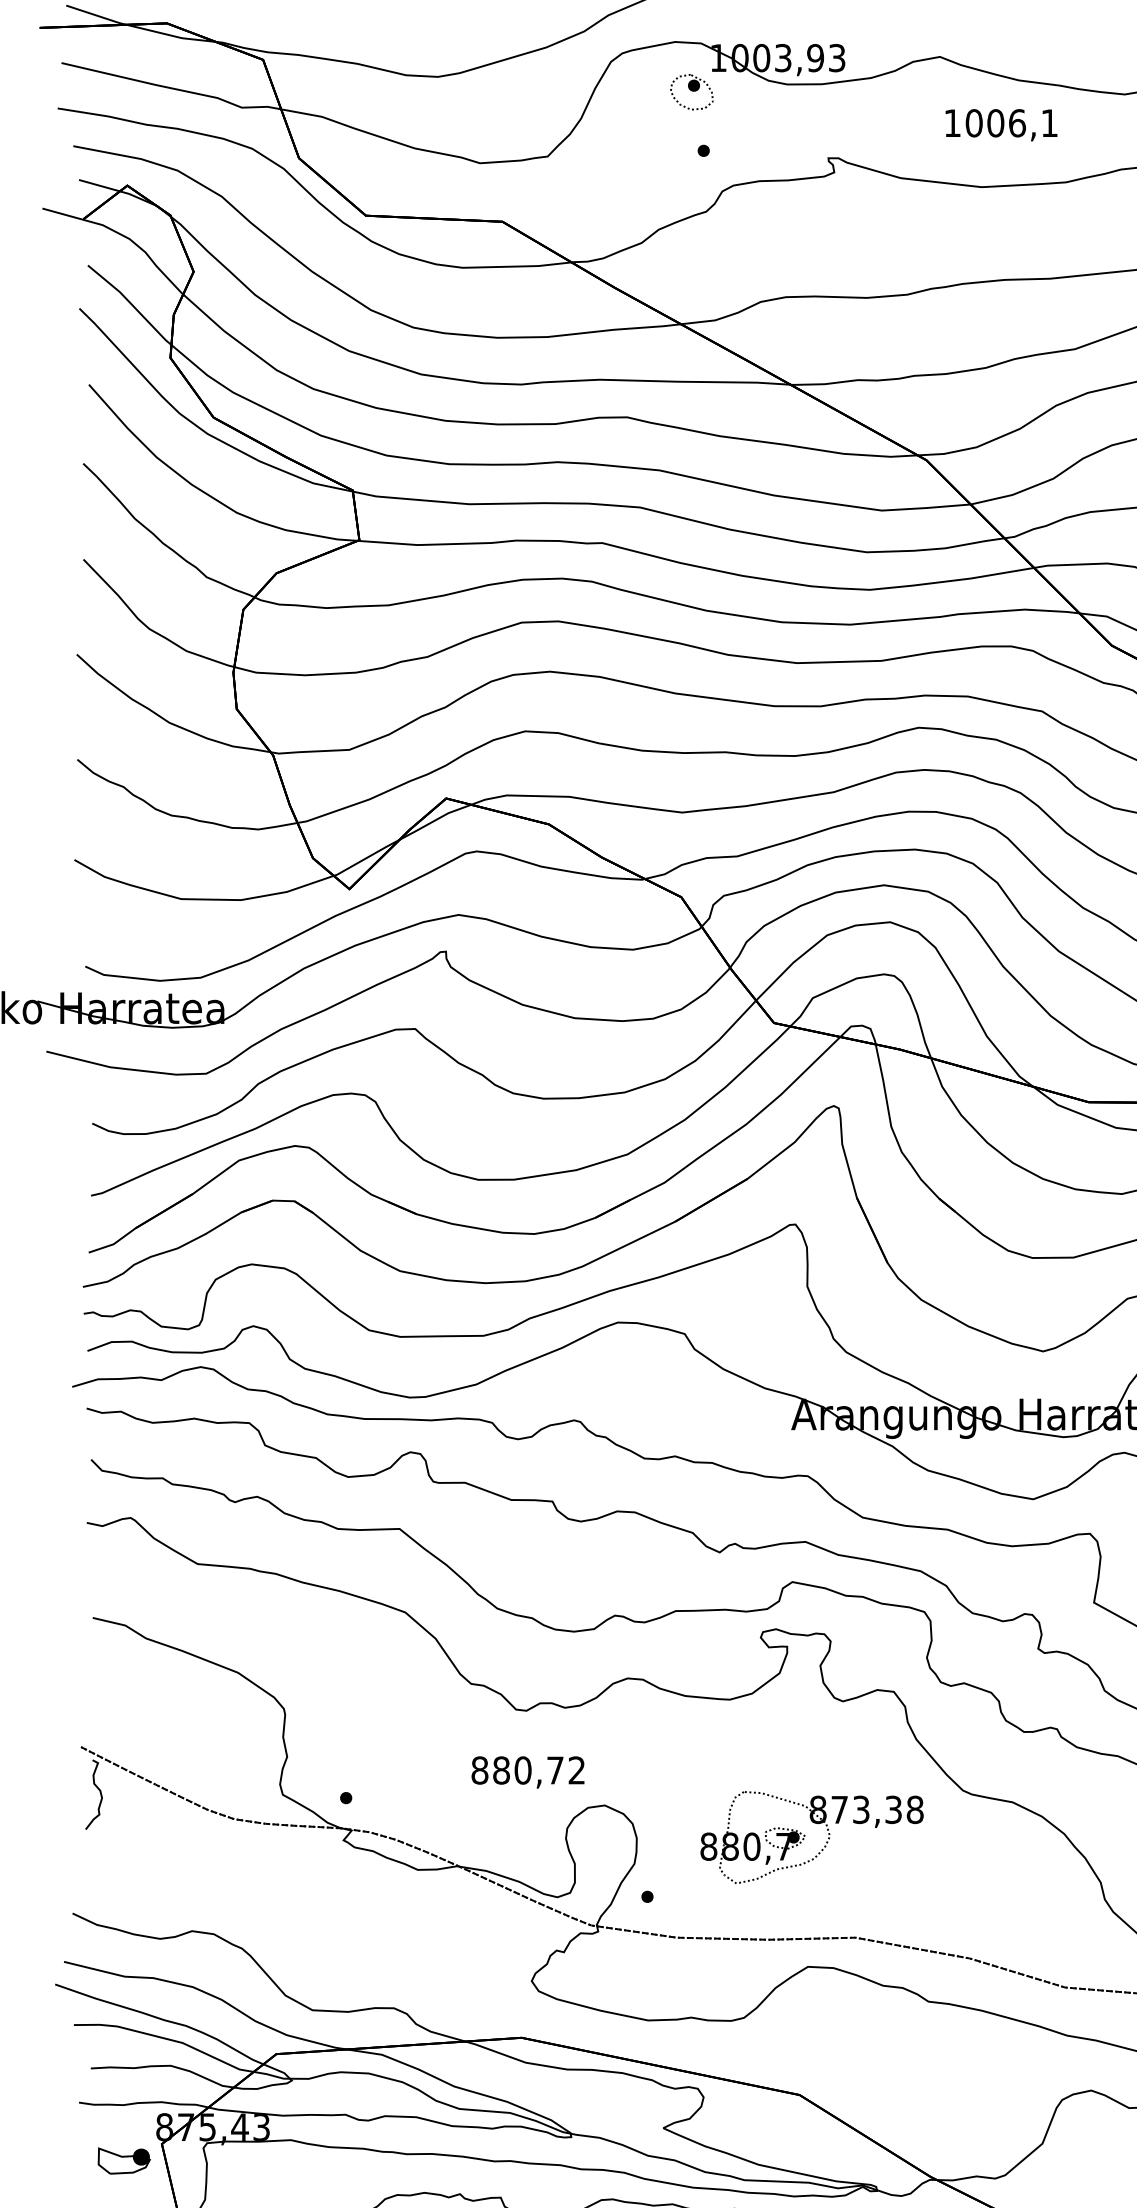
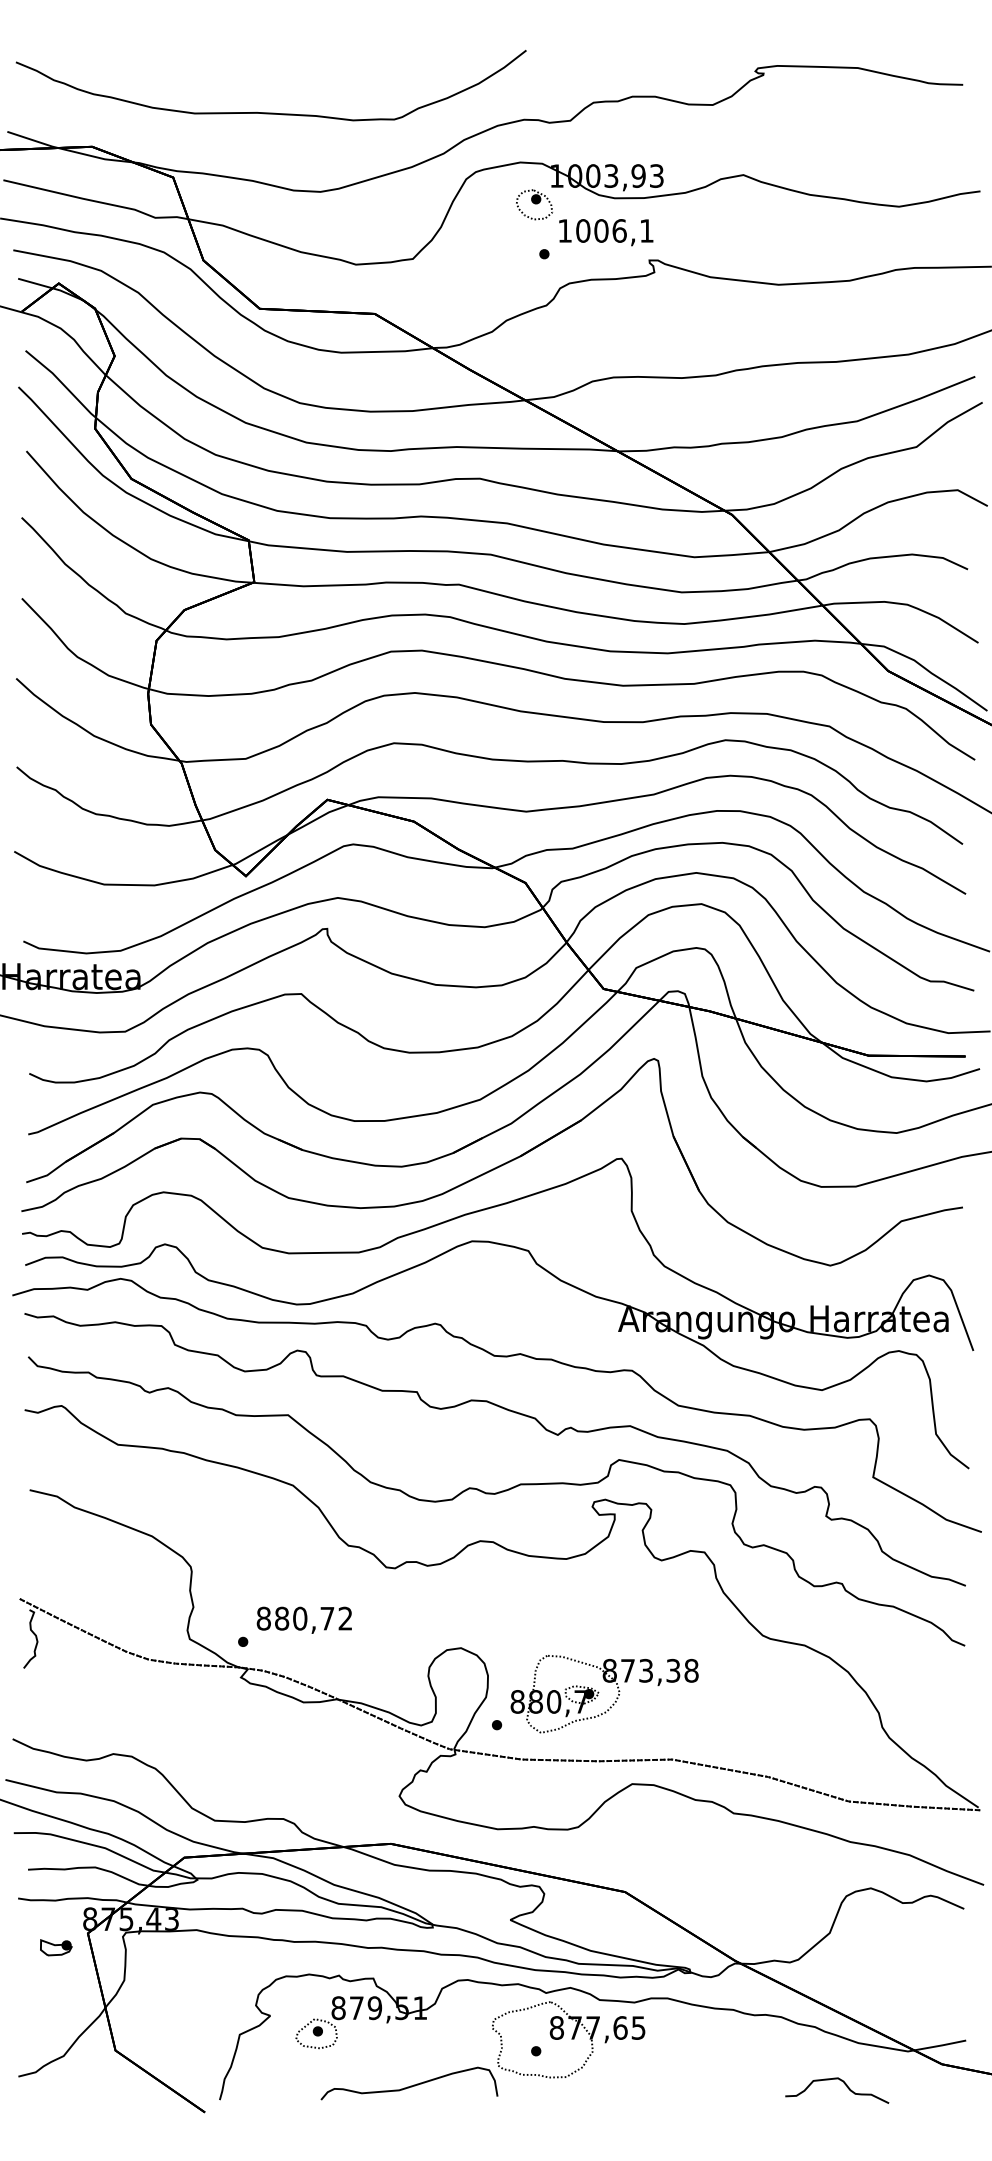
text: (1001, 125) -> (606, 232), moved
text: (526, 1771) -> (303, 1619), moved
part: (811, 1837) -> (604, 1694), moved
part: (124, 2160) -> (56, 1947), size x0.71

